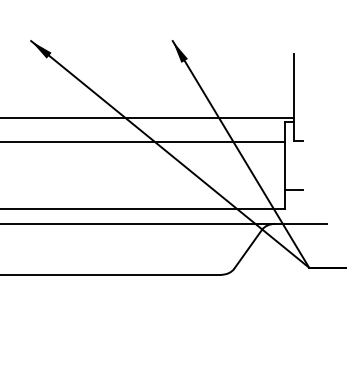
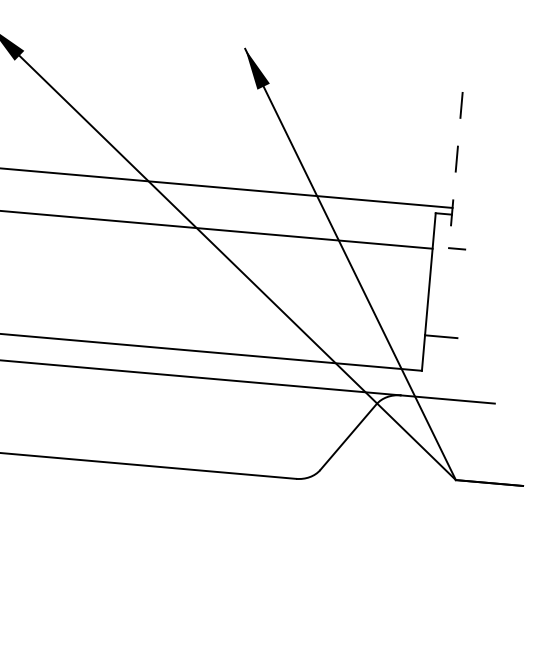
line: (294, 97) -> (456, 170), solid -> dashed

